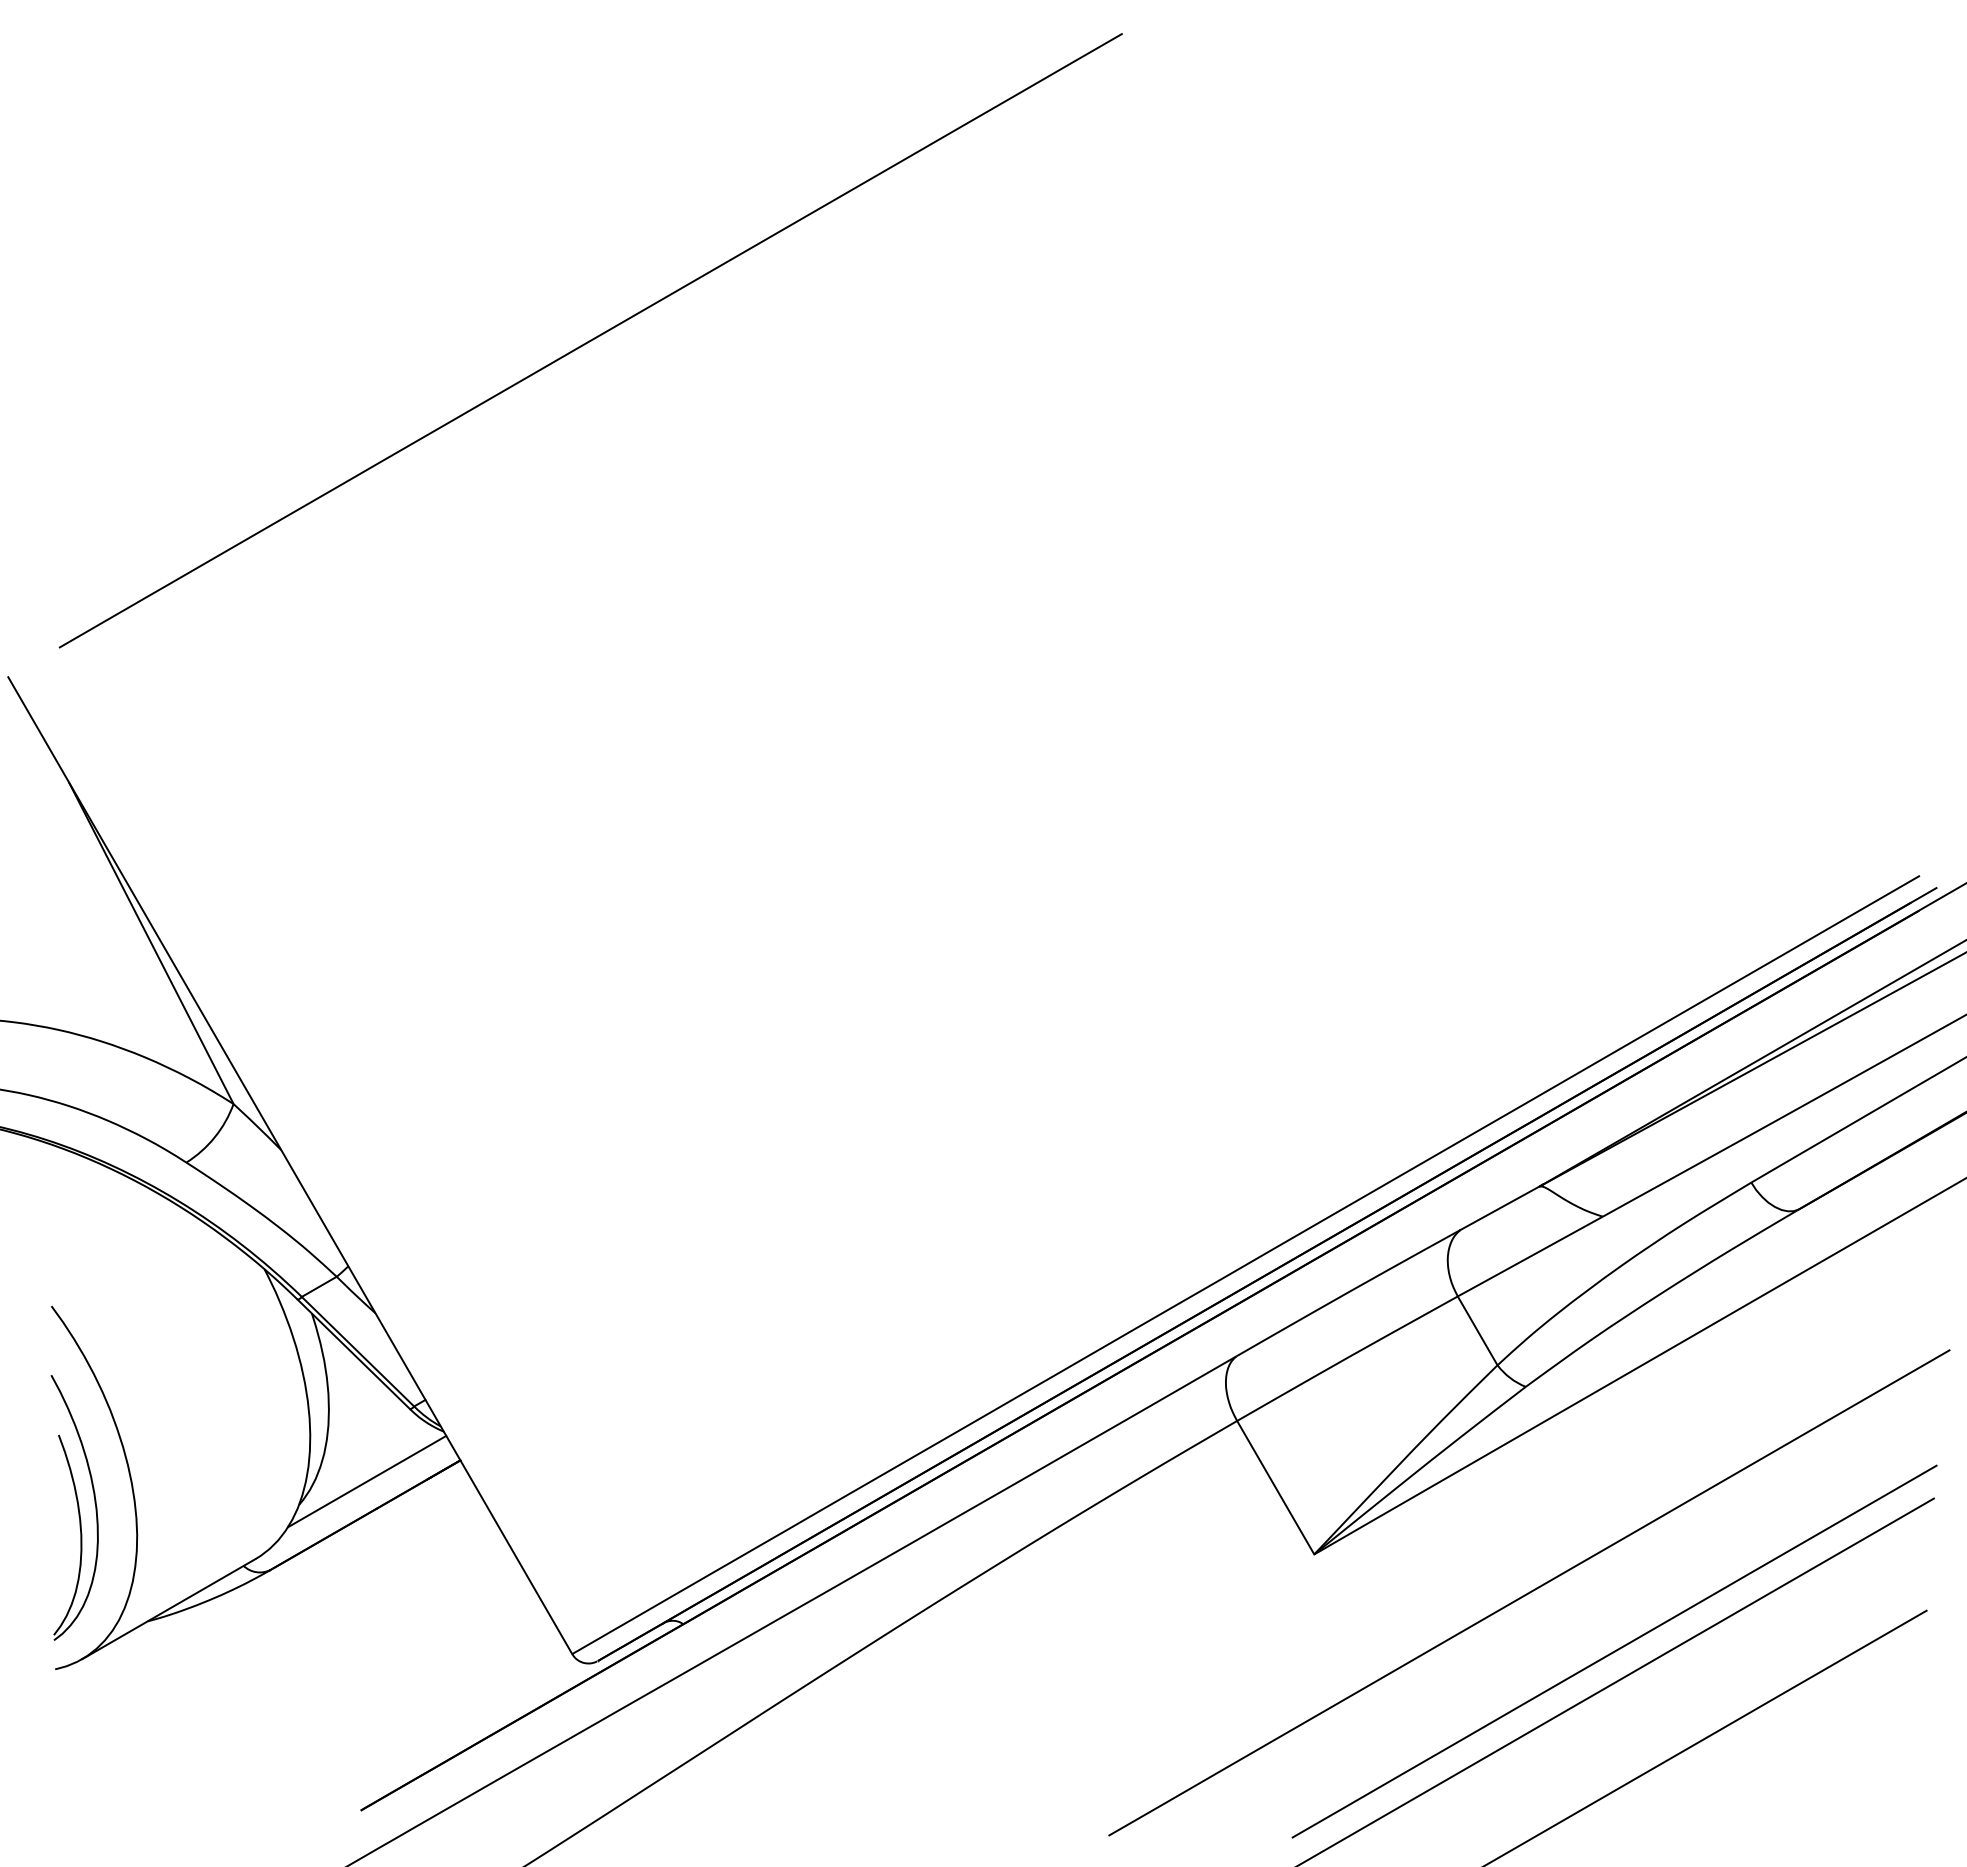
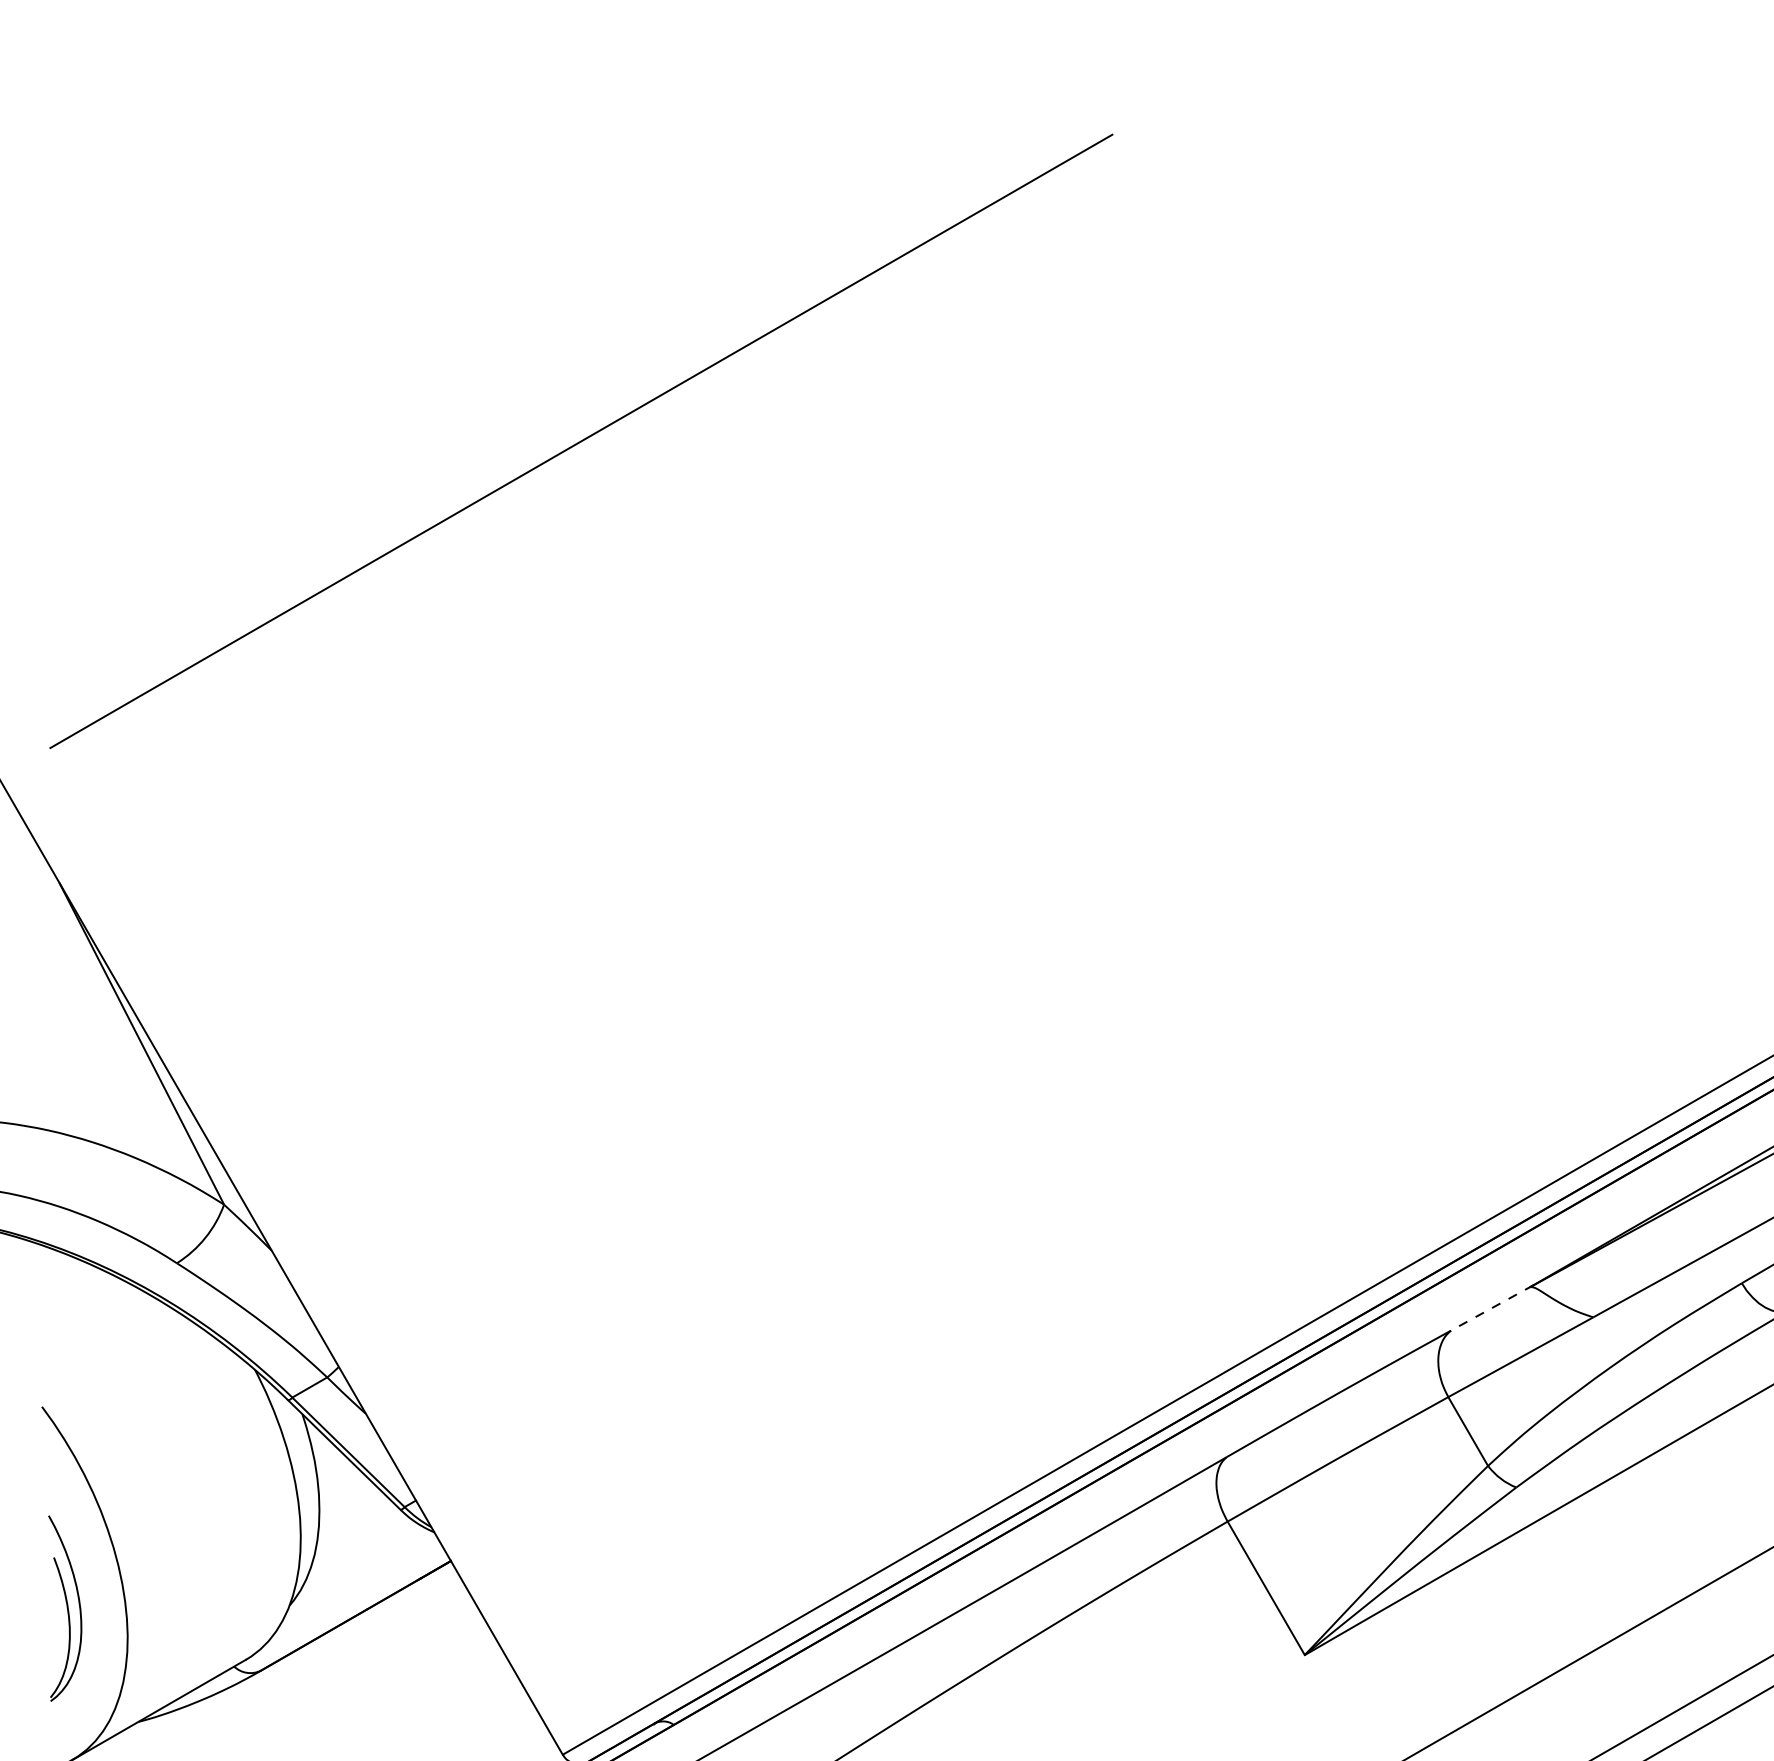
line: (1501, 1207) -> (1492, 1308), solid -> dashed
line: (366, 1481) -> (357, 1582), removed
part: (74, 1507) -> (65, 1608), size x0.7

